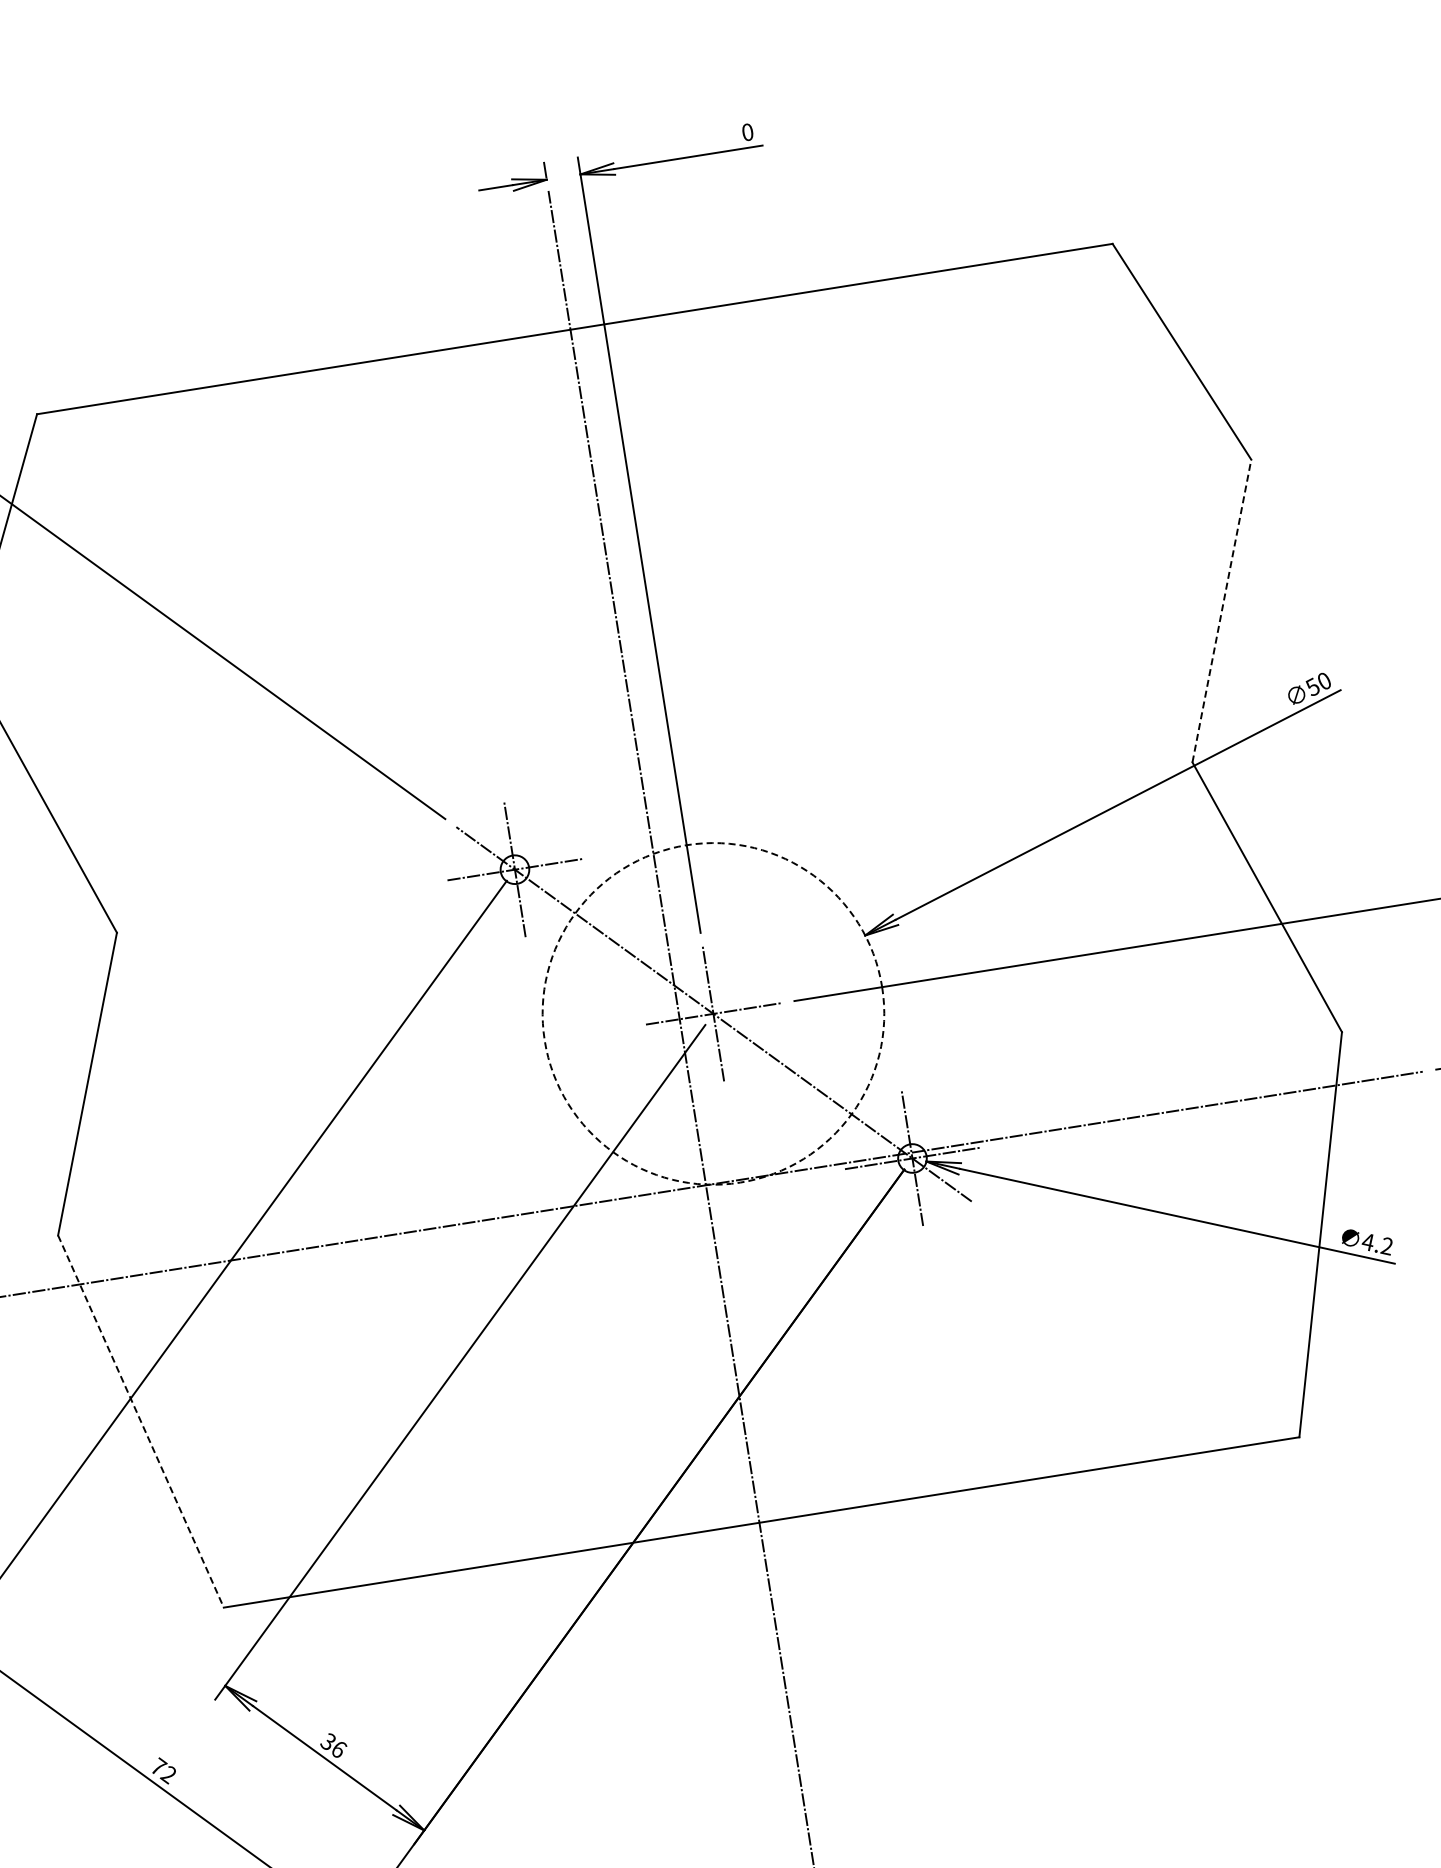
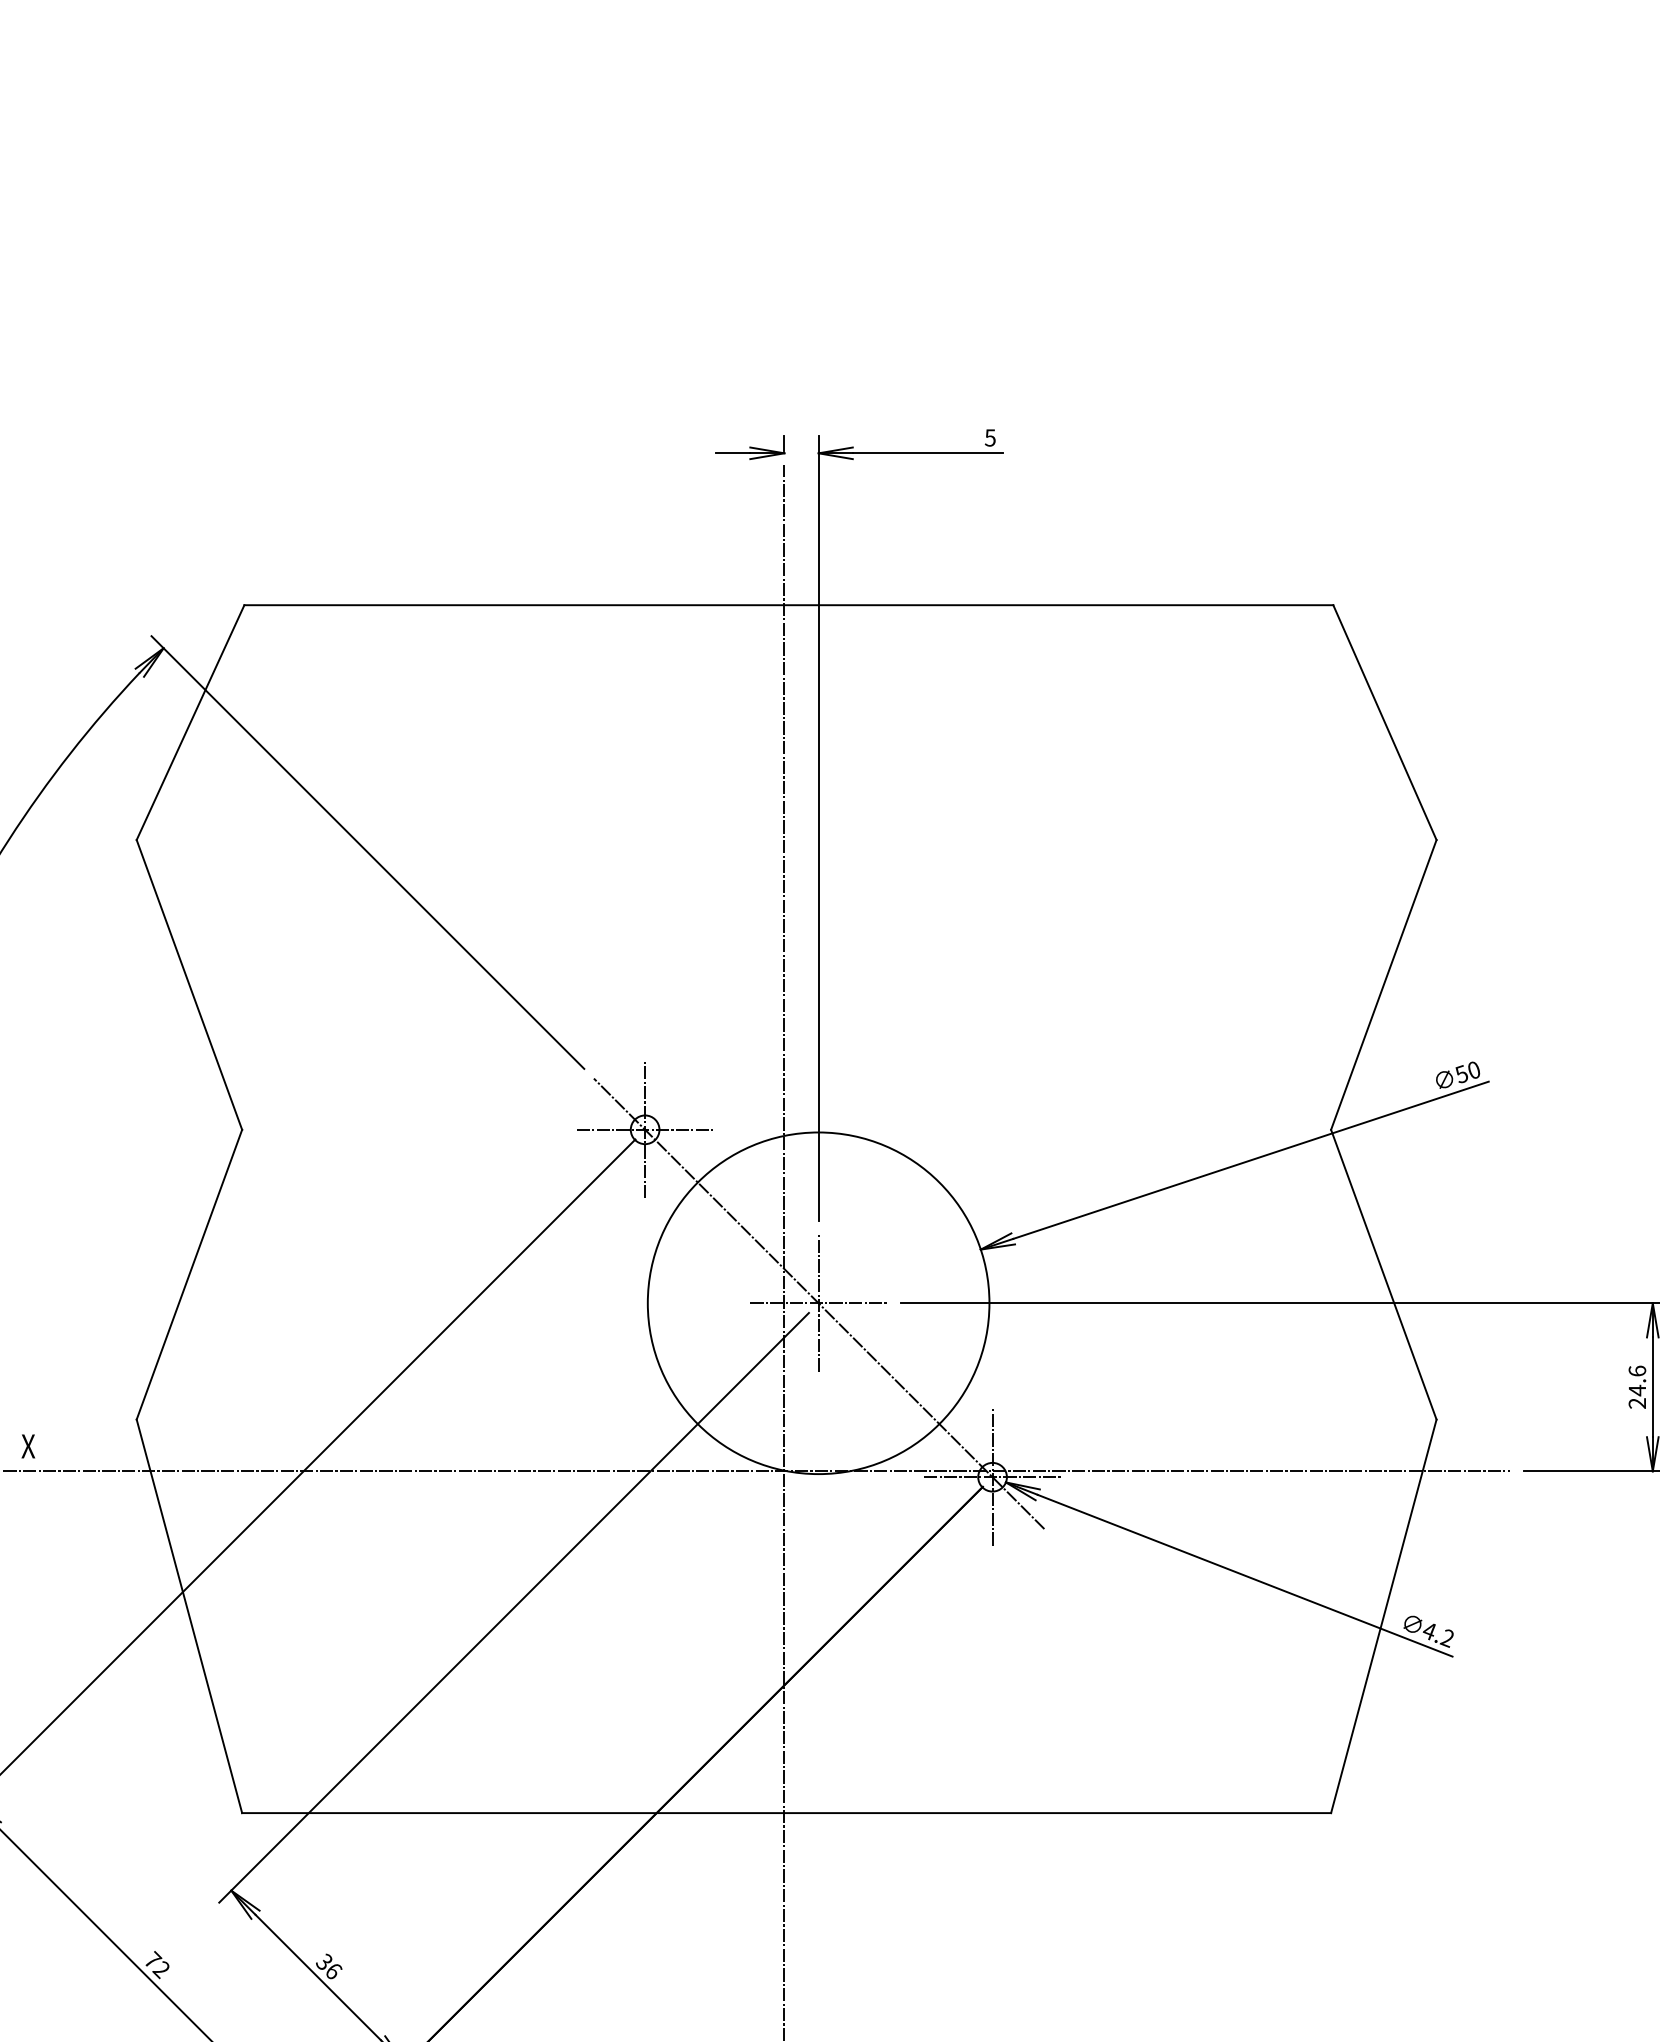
text: (746, 132) -> (989, 437), 0 -> 5
line: (1222, 610) -> (1384, 984), dashed -> solid
circle: (713, 1014) -> (818, 1303), dashed -> solid
line: (141, 1421) -> (189, 1616), dashed -> solid

